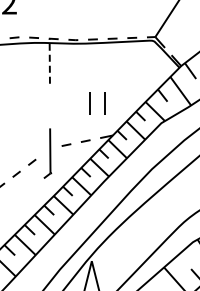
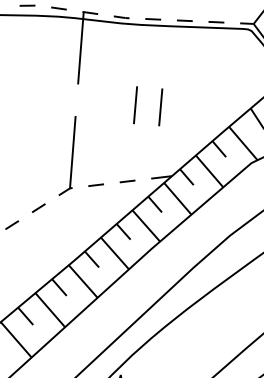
line: (49, 61) -> (80, 48), dashed -> solid
part: (90, 103) -> (136, 105), moved
part: (47, 153) -> (67, 155), moved

